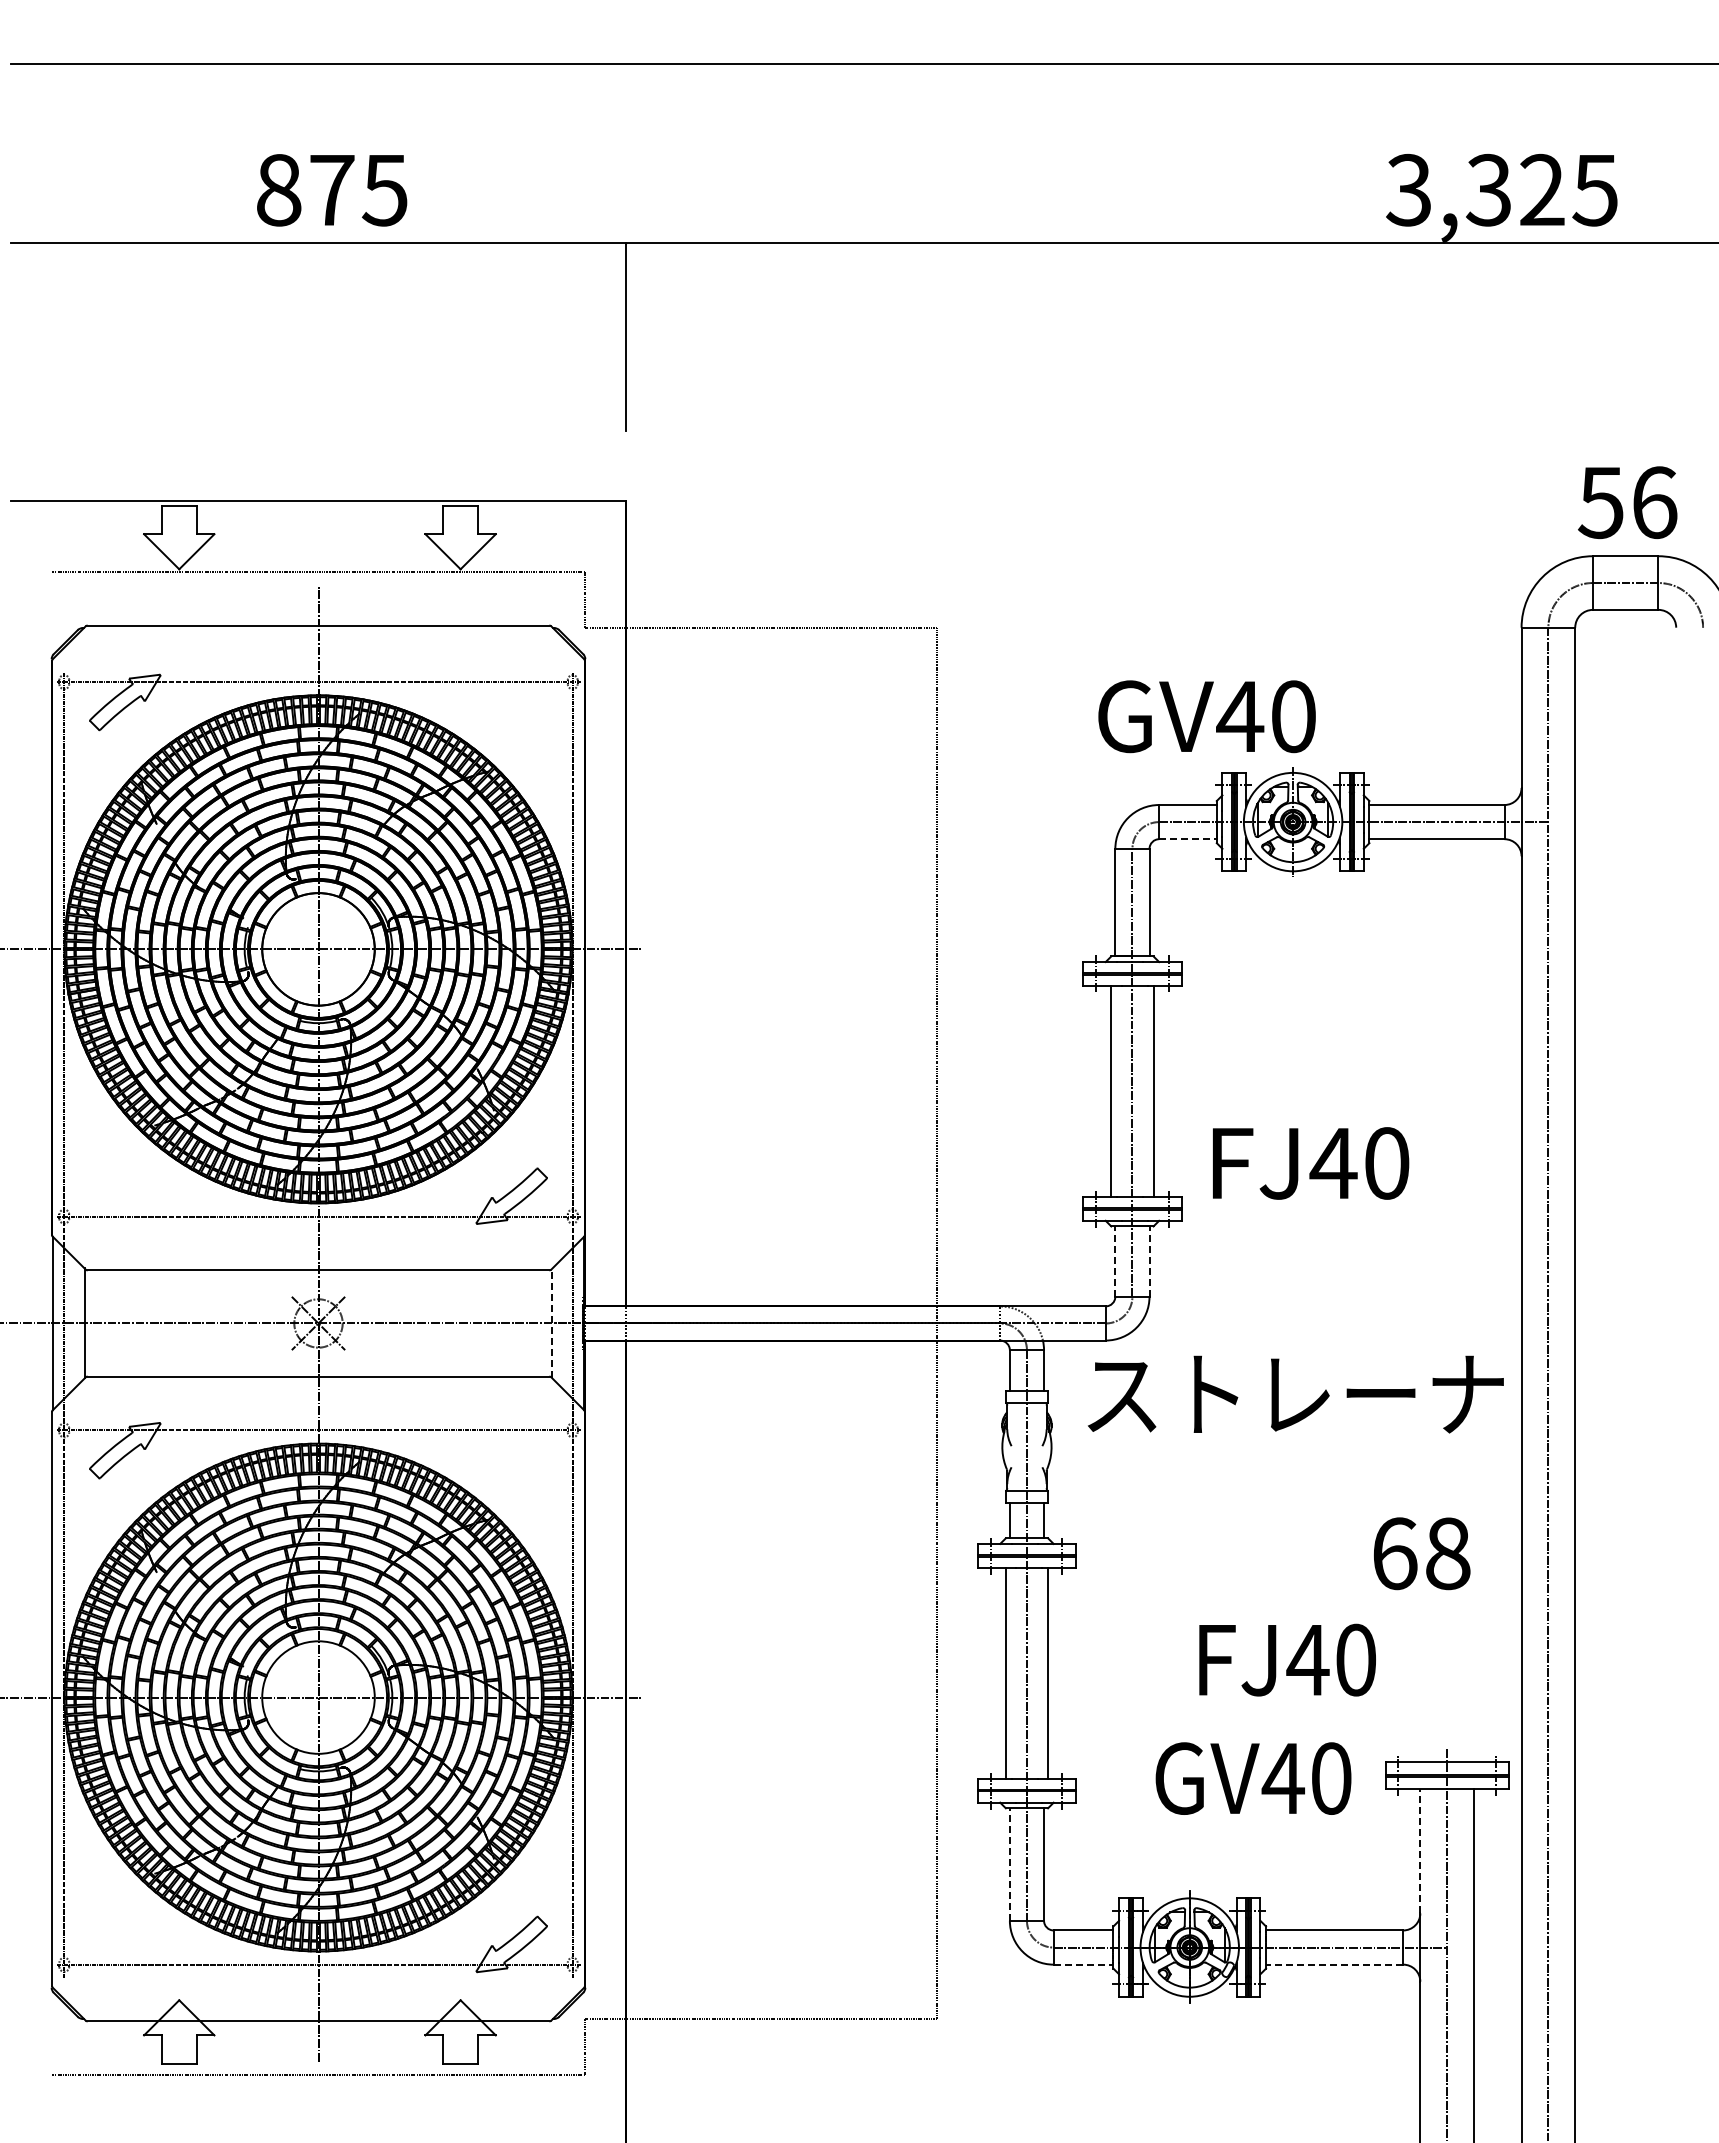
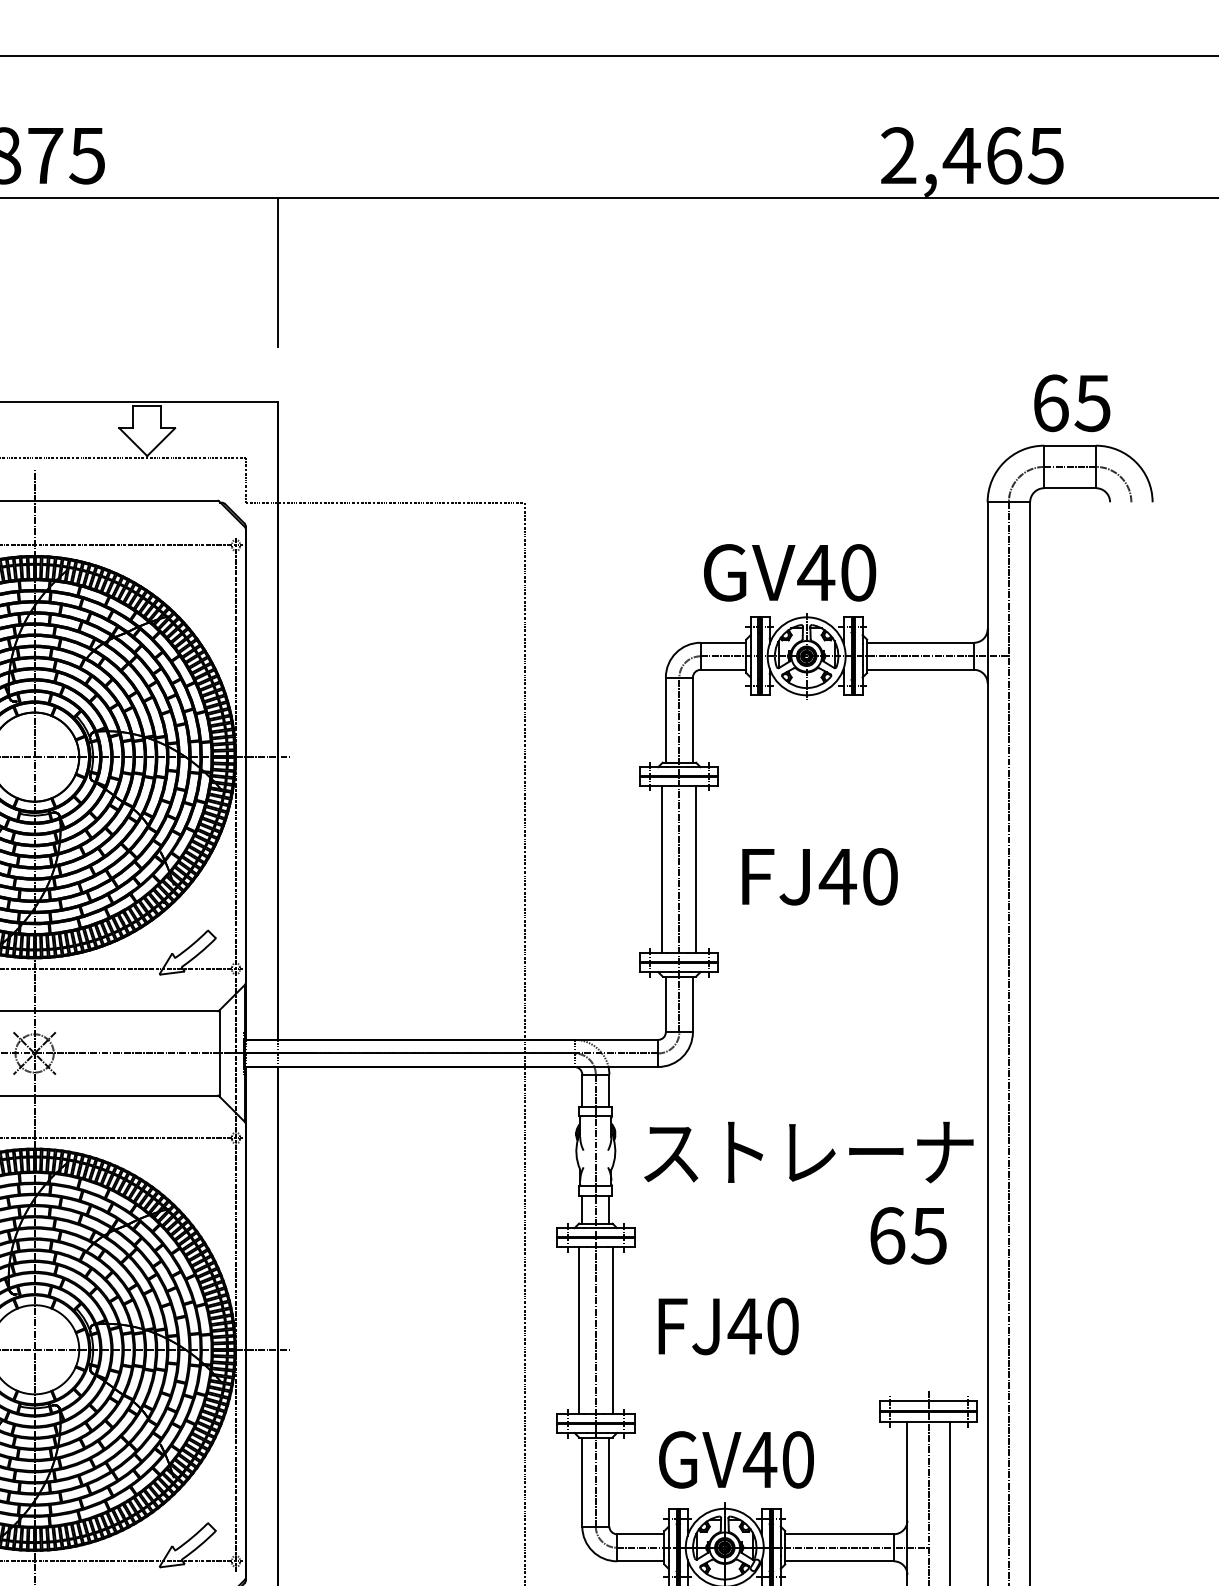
text: (1475, 189) -> (951, 155), 3,325 -> 2,465
text: (1627, 502) -> (1071, 403), 56 -> 65
text: (1206, 716) -> (789, 572), moved
line: (1188, 839) -> (723, 670), dashed -> solid
text: (1311, 1163) -> (820, 876), moved
line: (1115, 1261) -> (665, 1004), dashed -> solid
line: (1149, 1261) -> (692, 1004), dashed -> solid
line: (552, 1323) -> (220, 1053), dashed -> solid
text: (1295, 1394) -> (808, 1152), moved
text: (1447, 1553) -> (928, 1235), 68 -> 65
text: (1287, 1659) -> (728, 1325), moved
text: (1253, 1778) -> (736, 1459), moved
line: (1420, 1850) -> (907, 1470), dashed -> solid
line: (1009, 1864) -> (582, 1481), dashed -> solid
line: (1083, 1964) -> (640, 1561), dashed -> solid
line: (1334, 1964) -> (839, 1561), dashed -> solid

